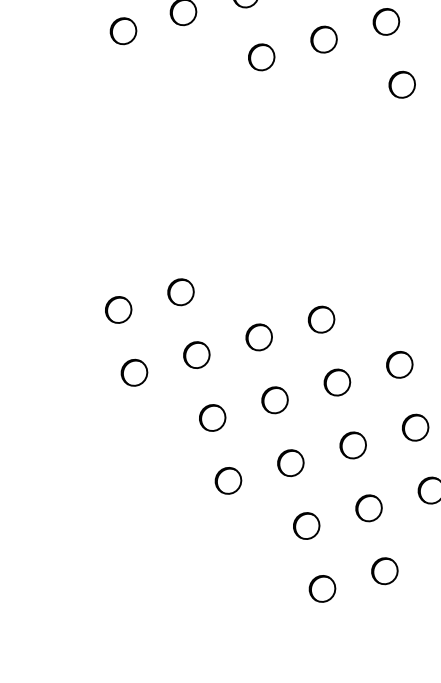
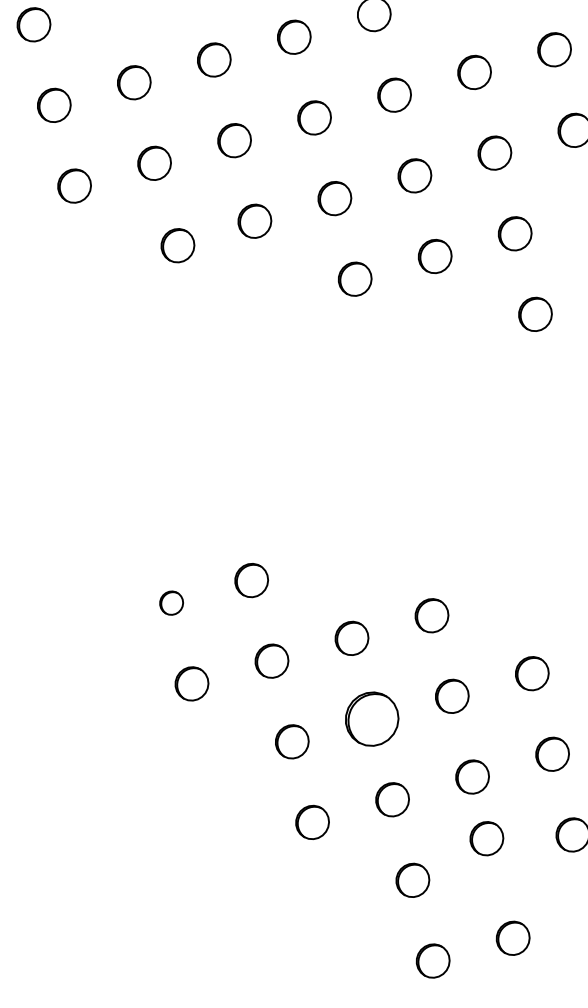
part: (118, 309) -> (171, 602), size x0.7
part: (275, 399) -> (372, 718), size x1.6
part: (368, 508) -> (486, 838), moved

